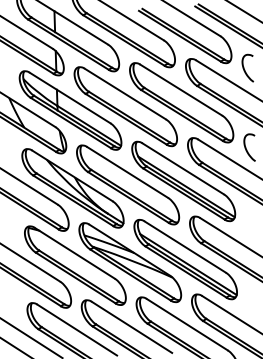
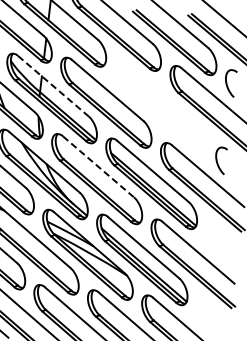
line: (70, 98) -> (53, 86), solid -> dashed
part: (181, 102) -> (160, 106), removed
line: (127, 172) -> (98, 166), solid -> dashed

